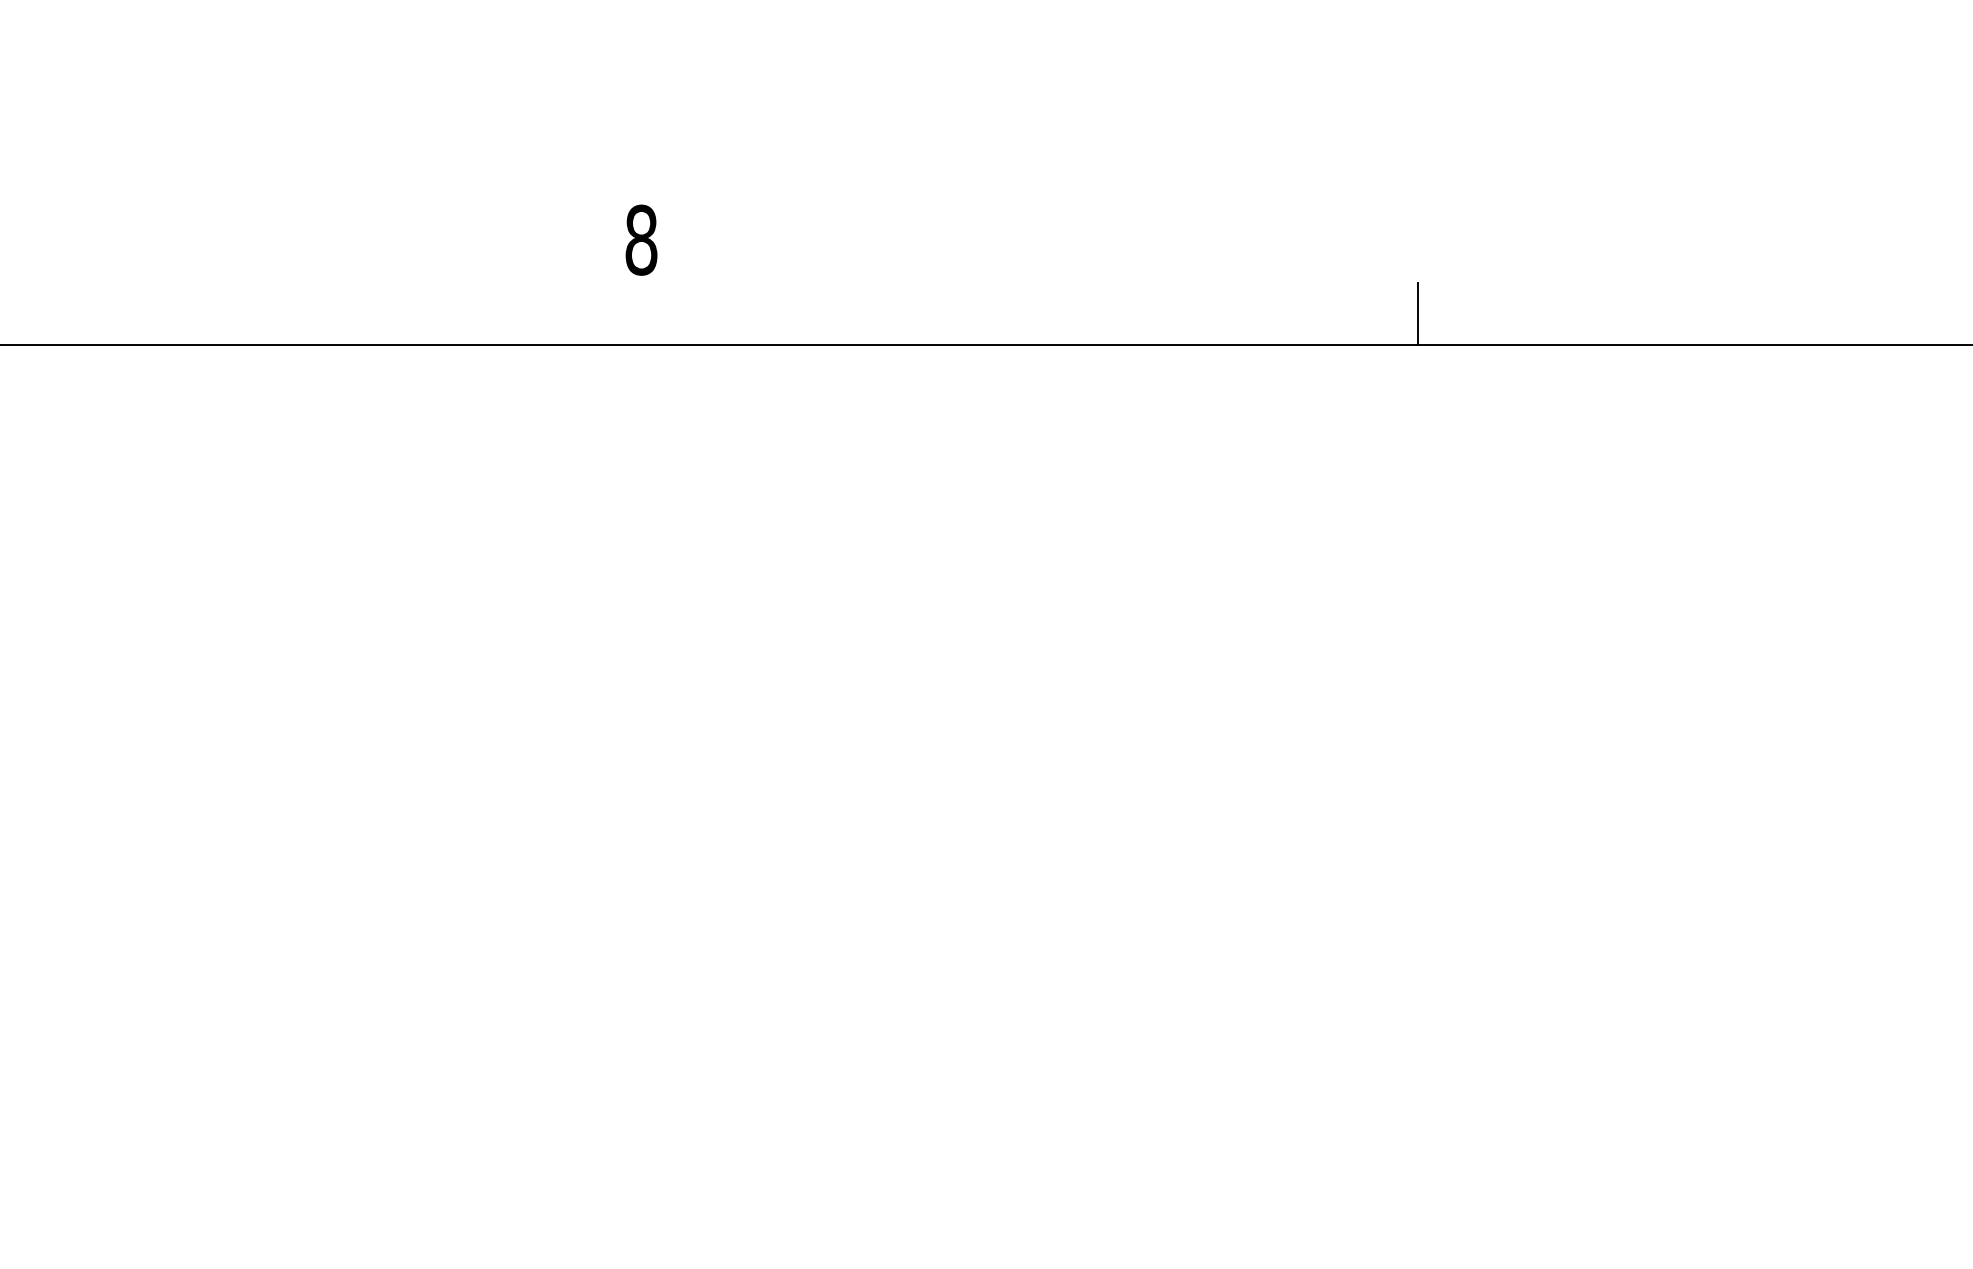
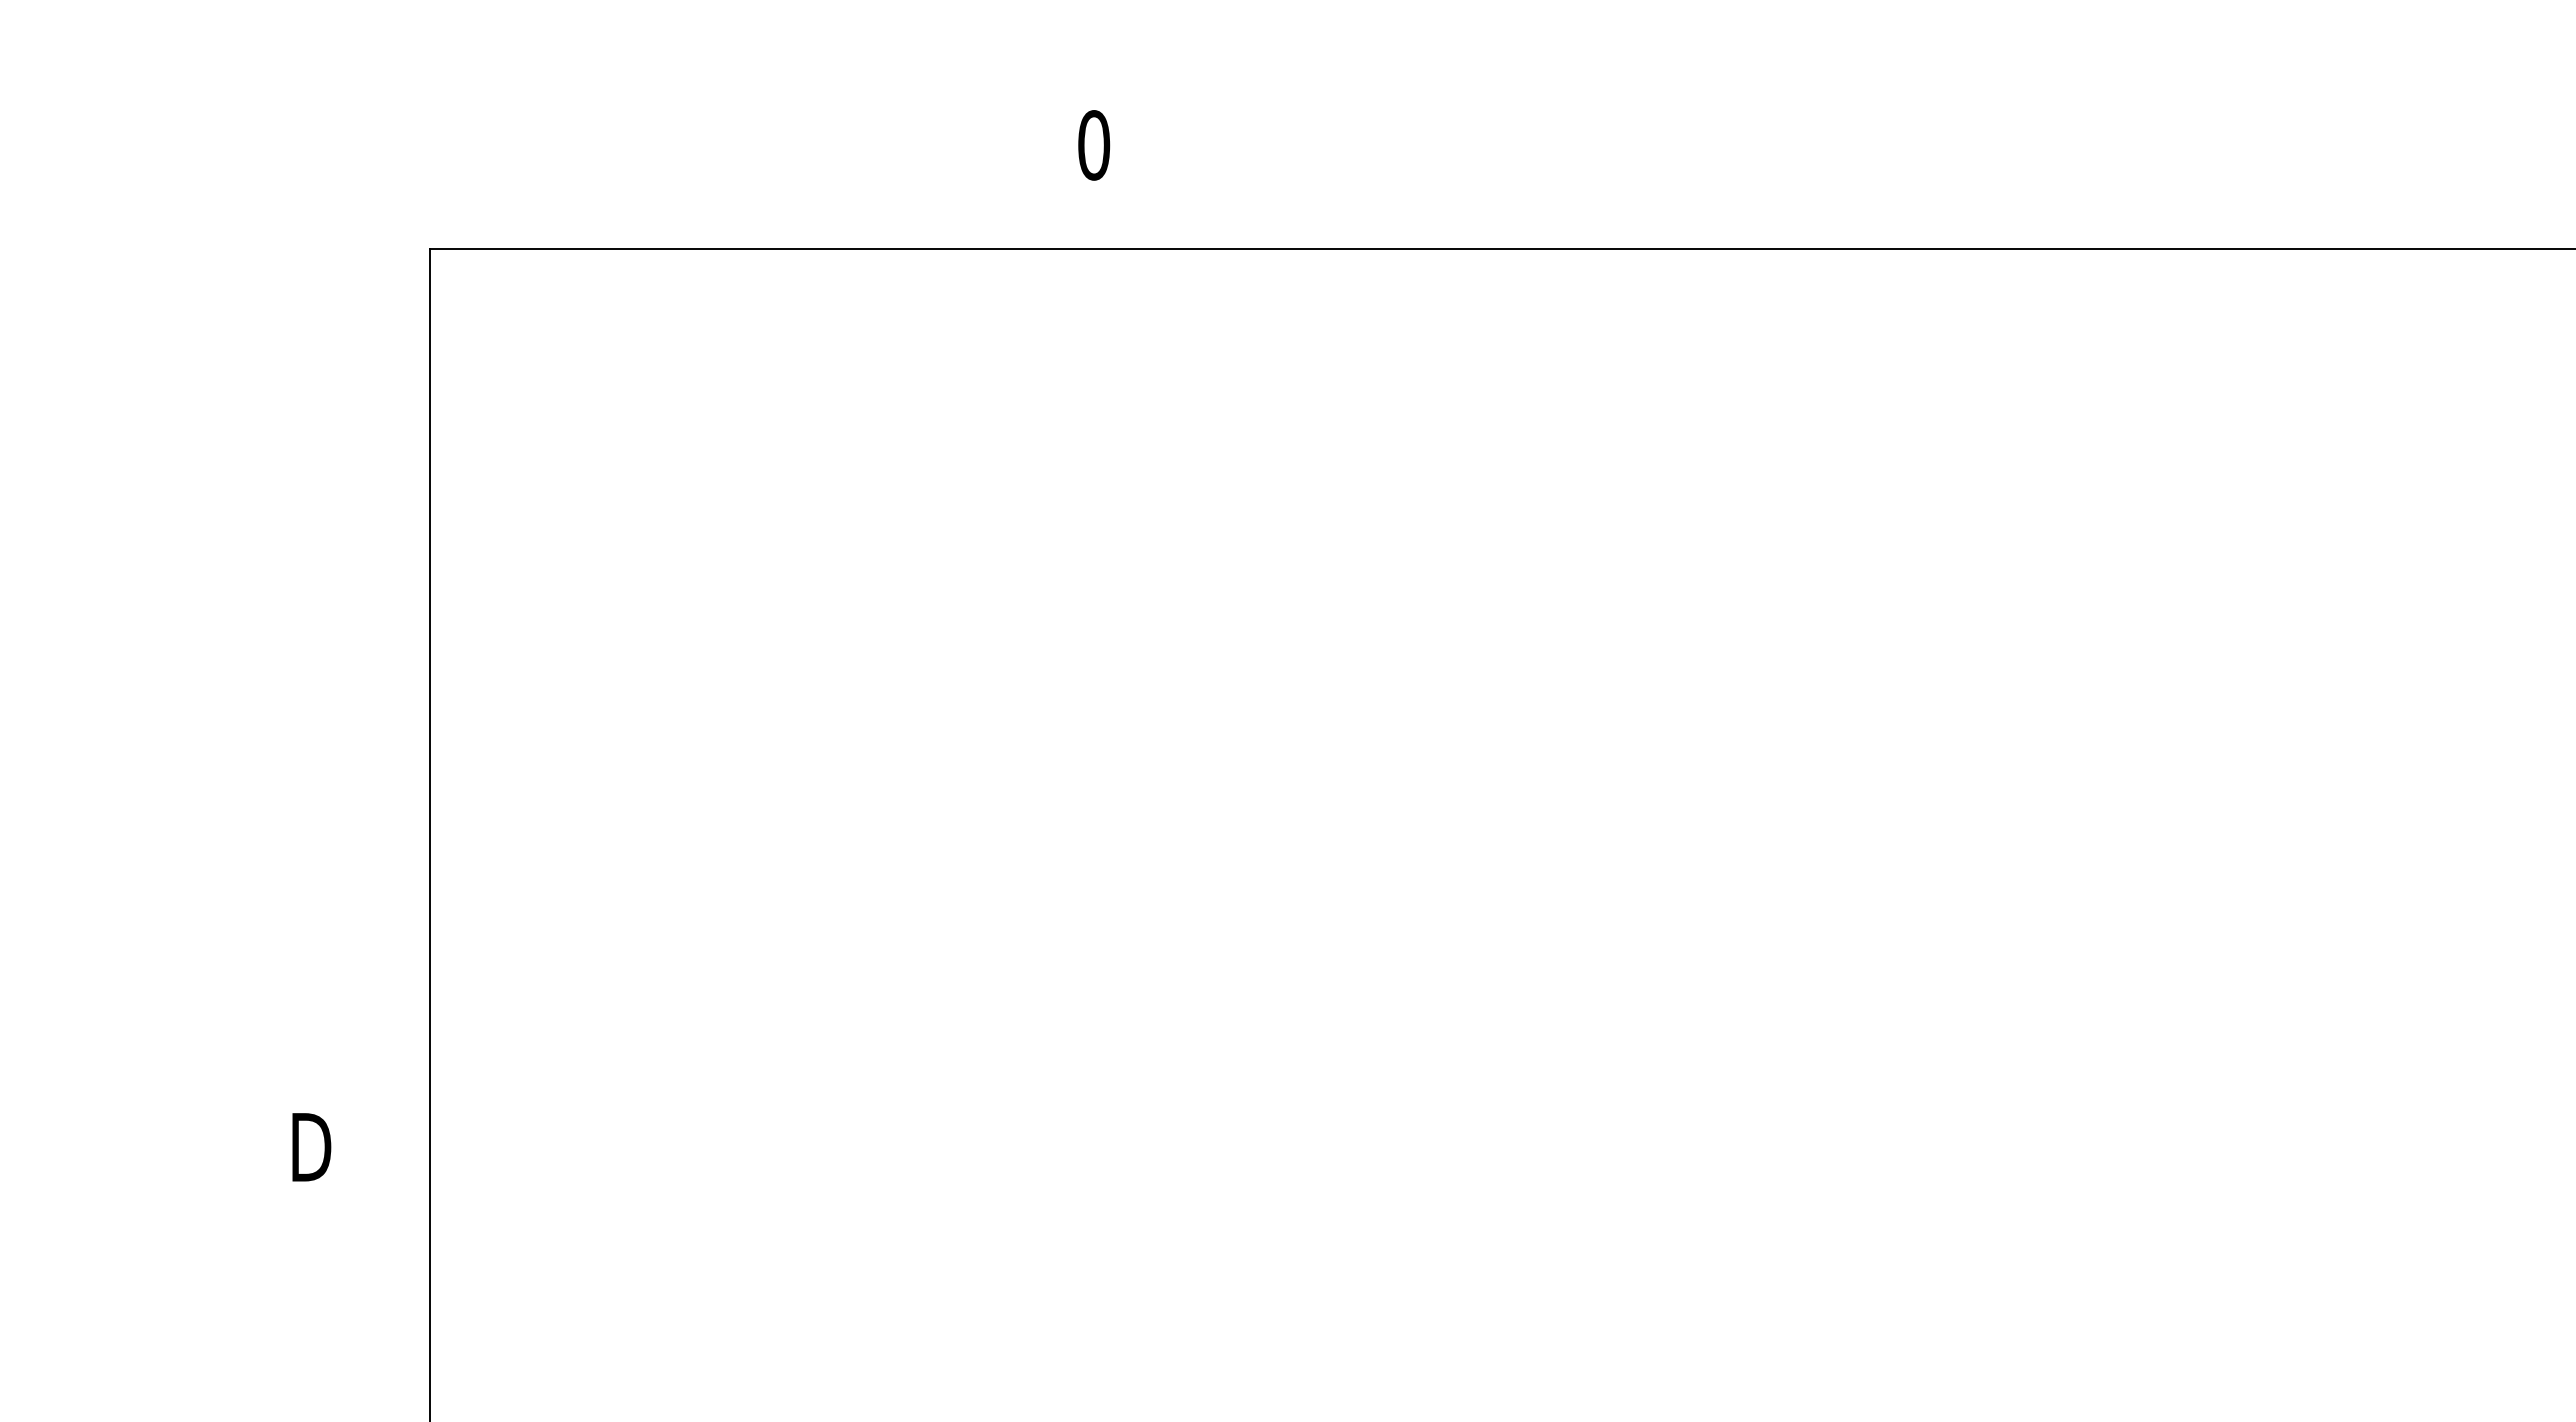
text: (641, 240) -> (1094, 145), 8 -> 0
line: (1417, 313) -> (1865, 218), removed

